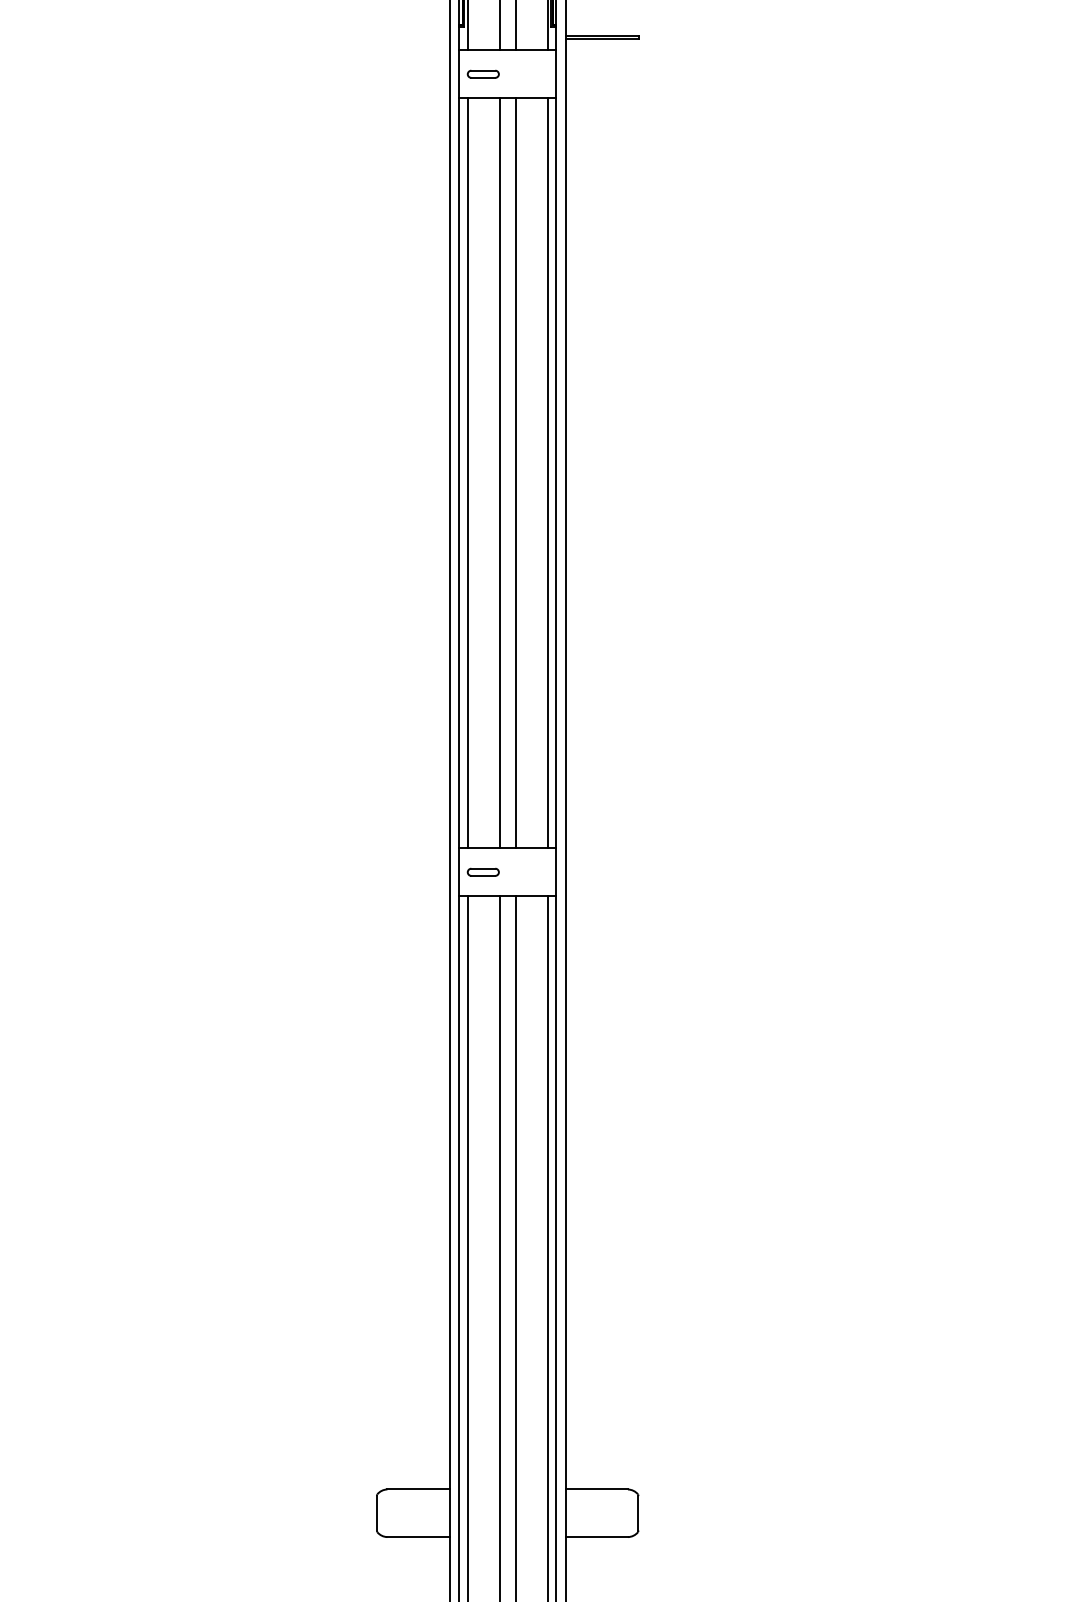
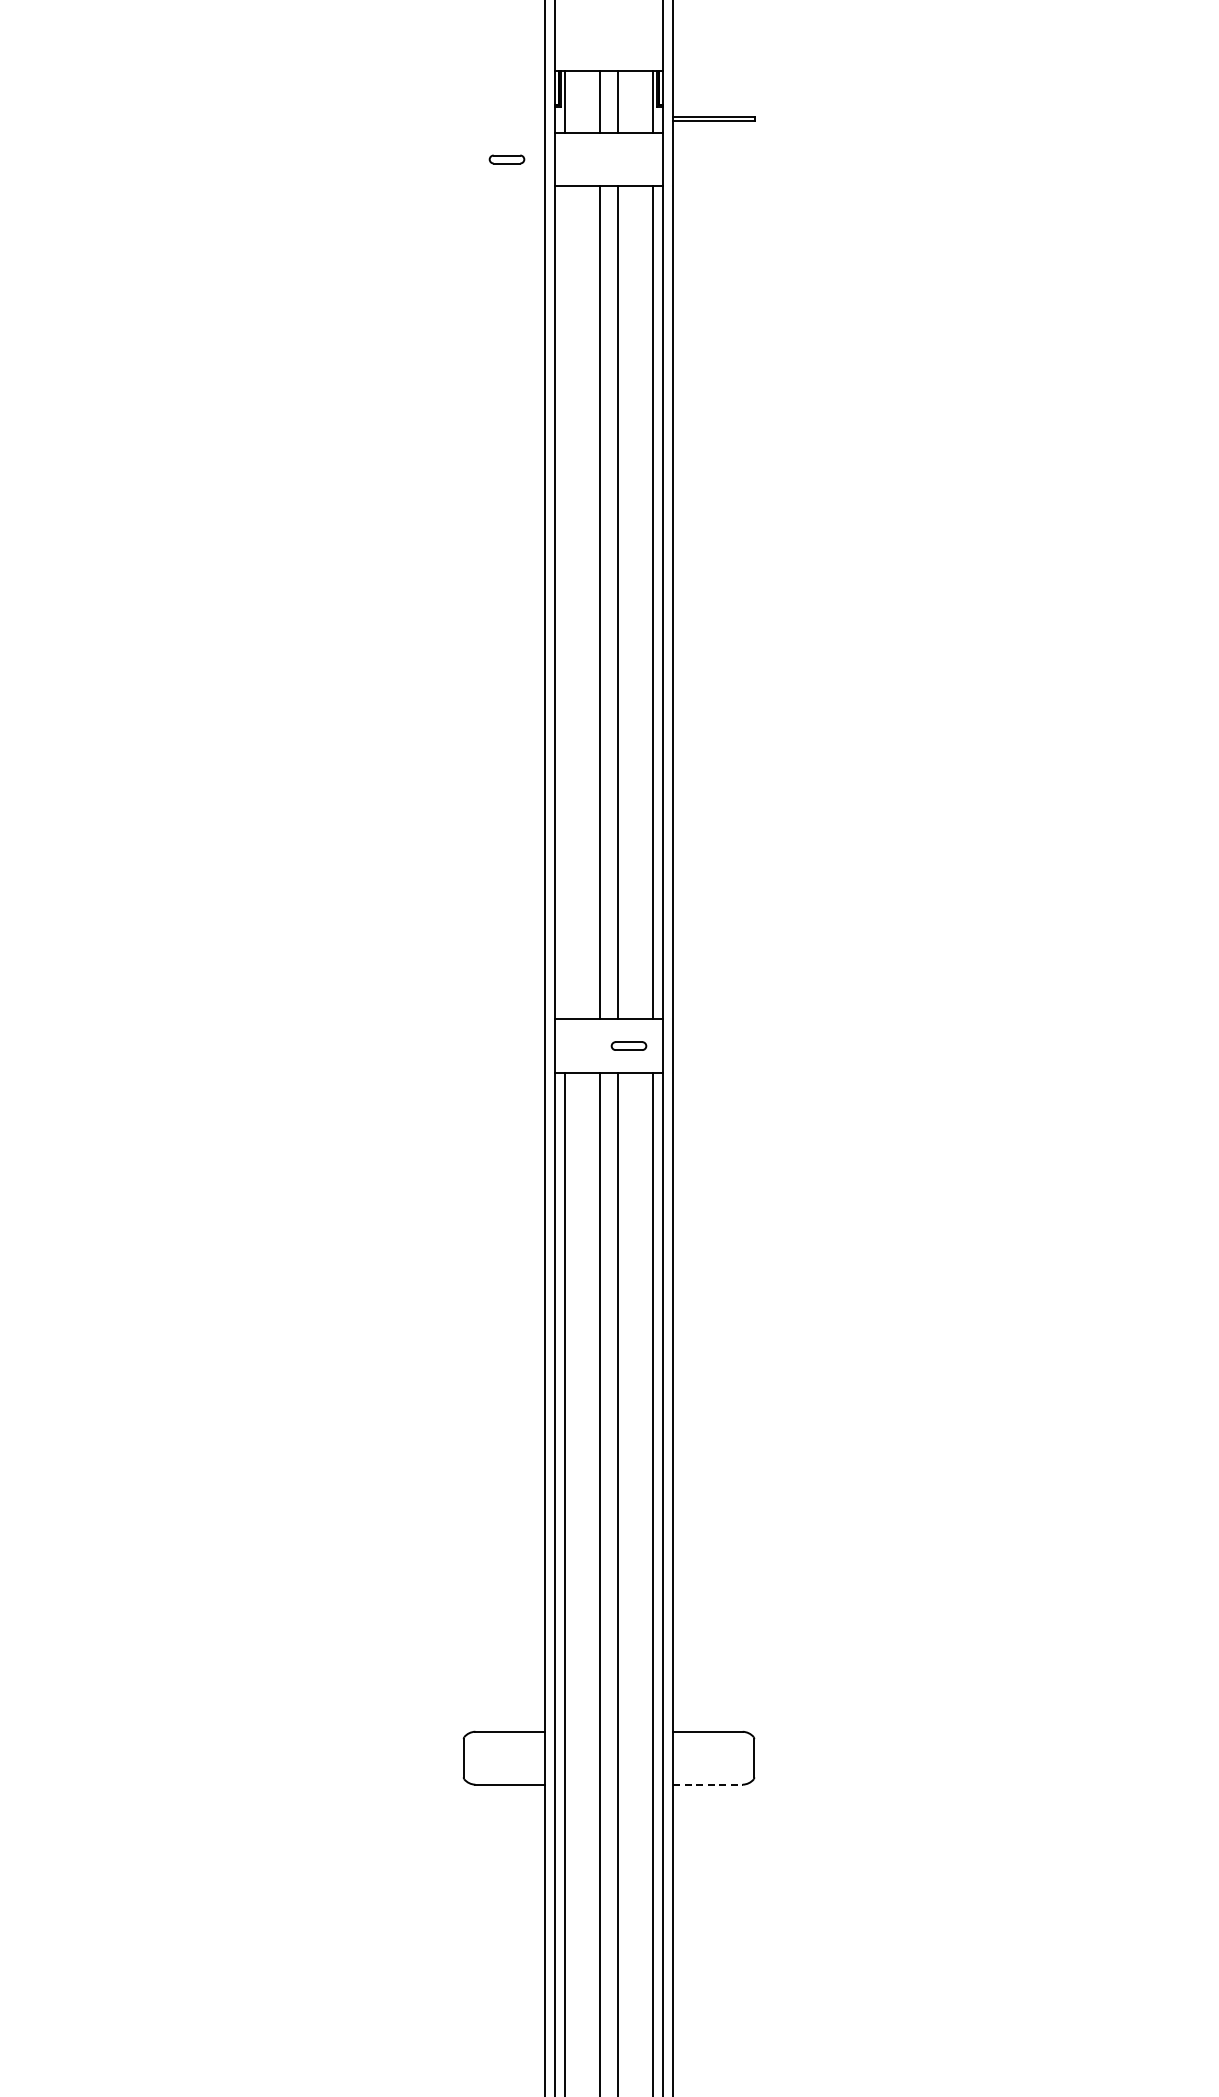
part: (482, 74) -> (506, 159), moved
line: (467, 473) -> (564, 602), removed
part: (482, 871) -> (628, 1045), moved
line: (597, 1536) -> (708, 1784), solid -> dashed

